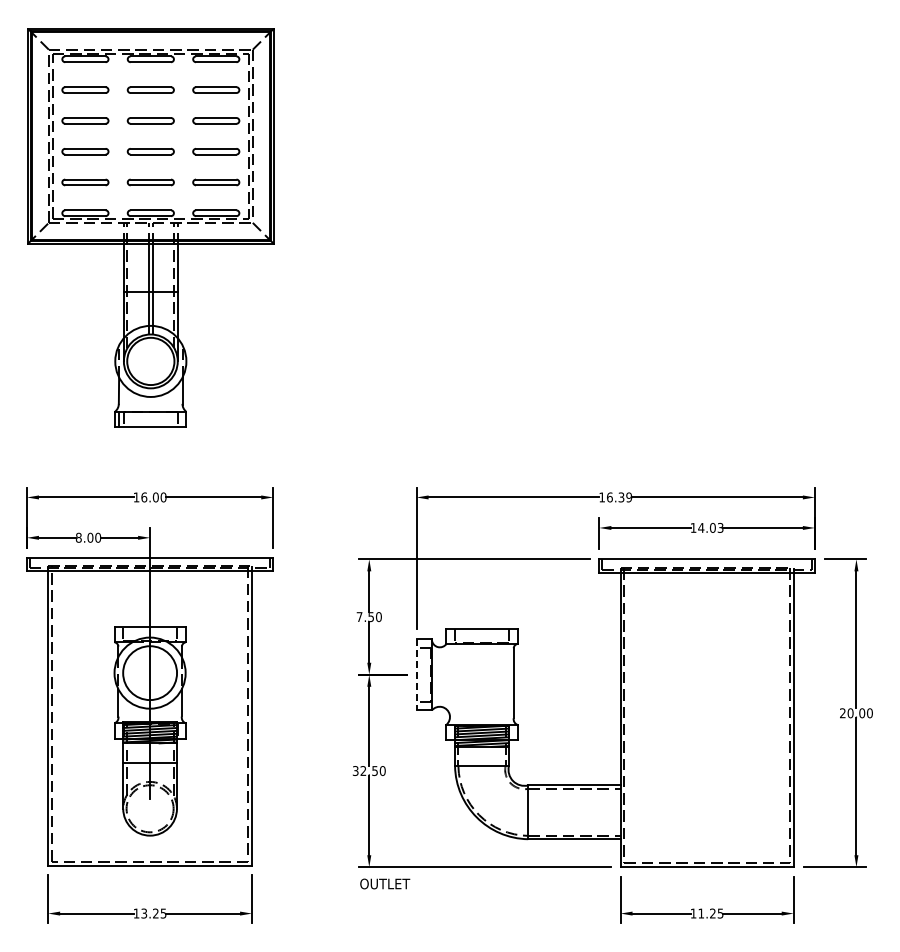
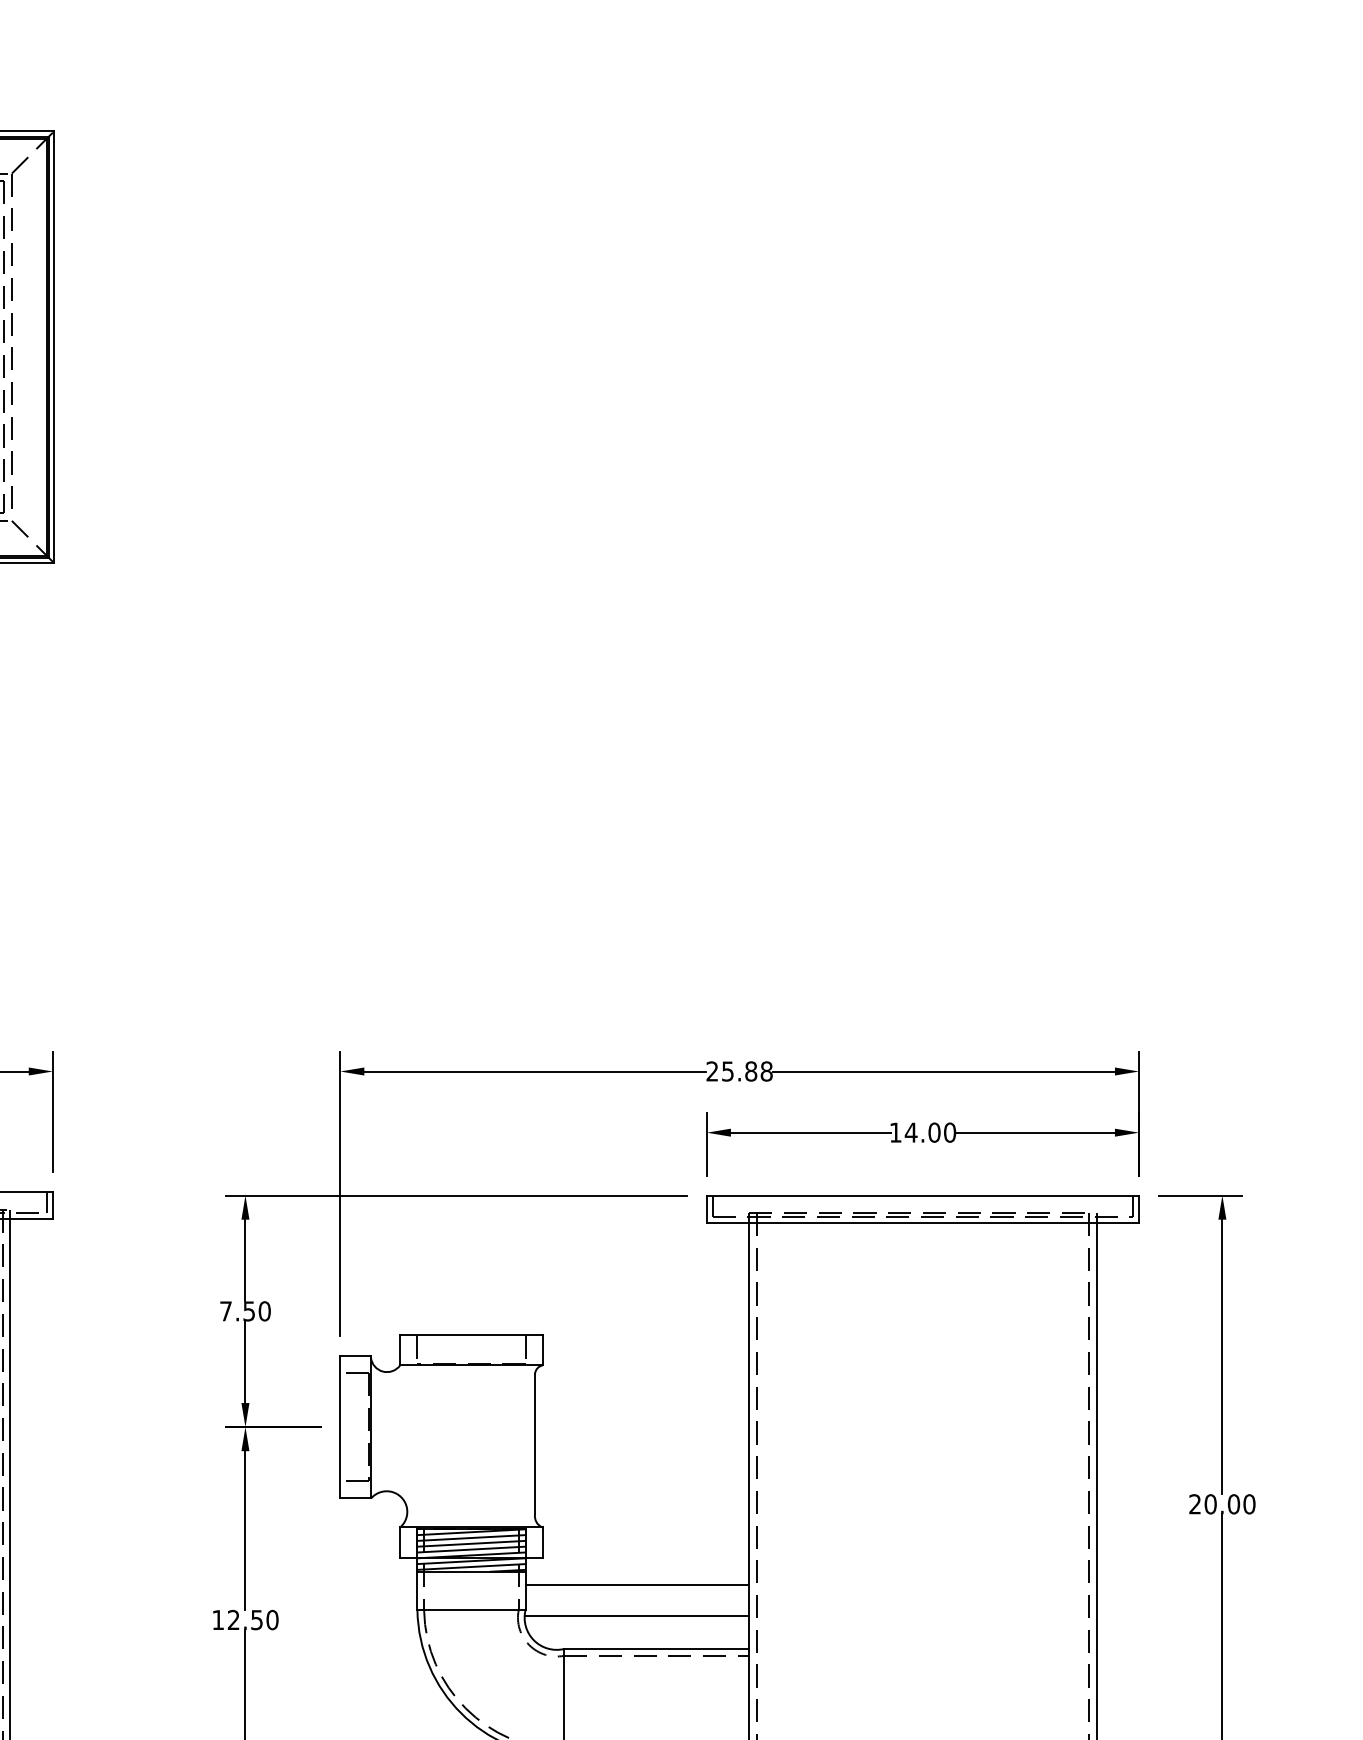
text: (615, 497) -> (739, 1071), 16.39 -> 25.88
text: (720, 527) -> (949, 1131), 14.03 -> 14.00
line: (416, 674) -> (340, 1426), dashed -> solid
line: (564, 753) -> (636, 1584), added
line: (564, 768) -> (636, 1615), added
text: (355, 770) -> (217, 1619), 32.50 -> 12.50

